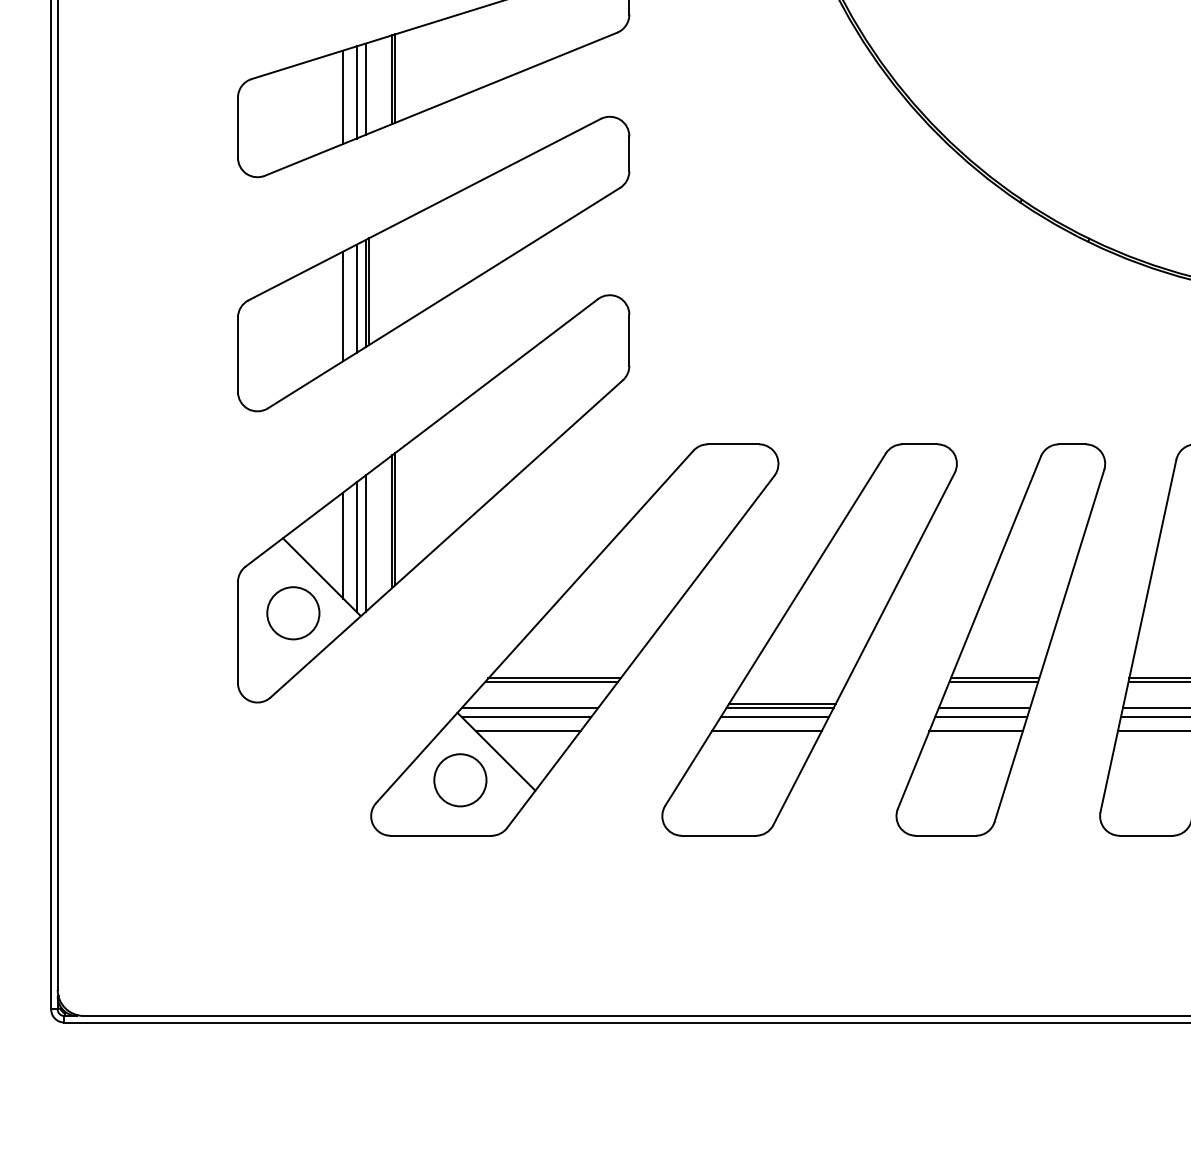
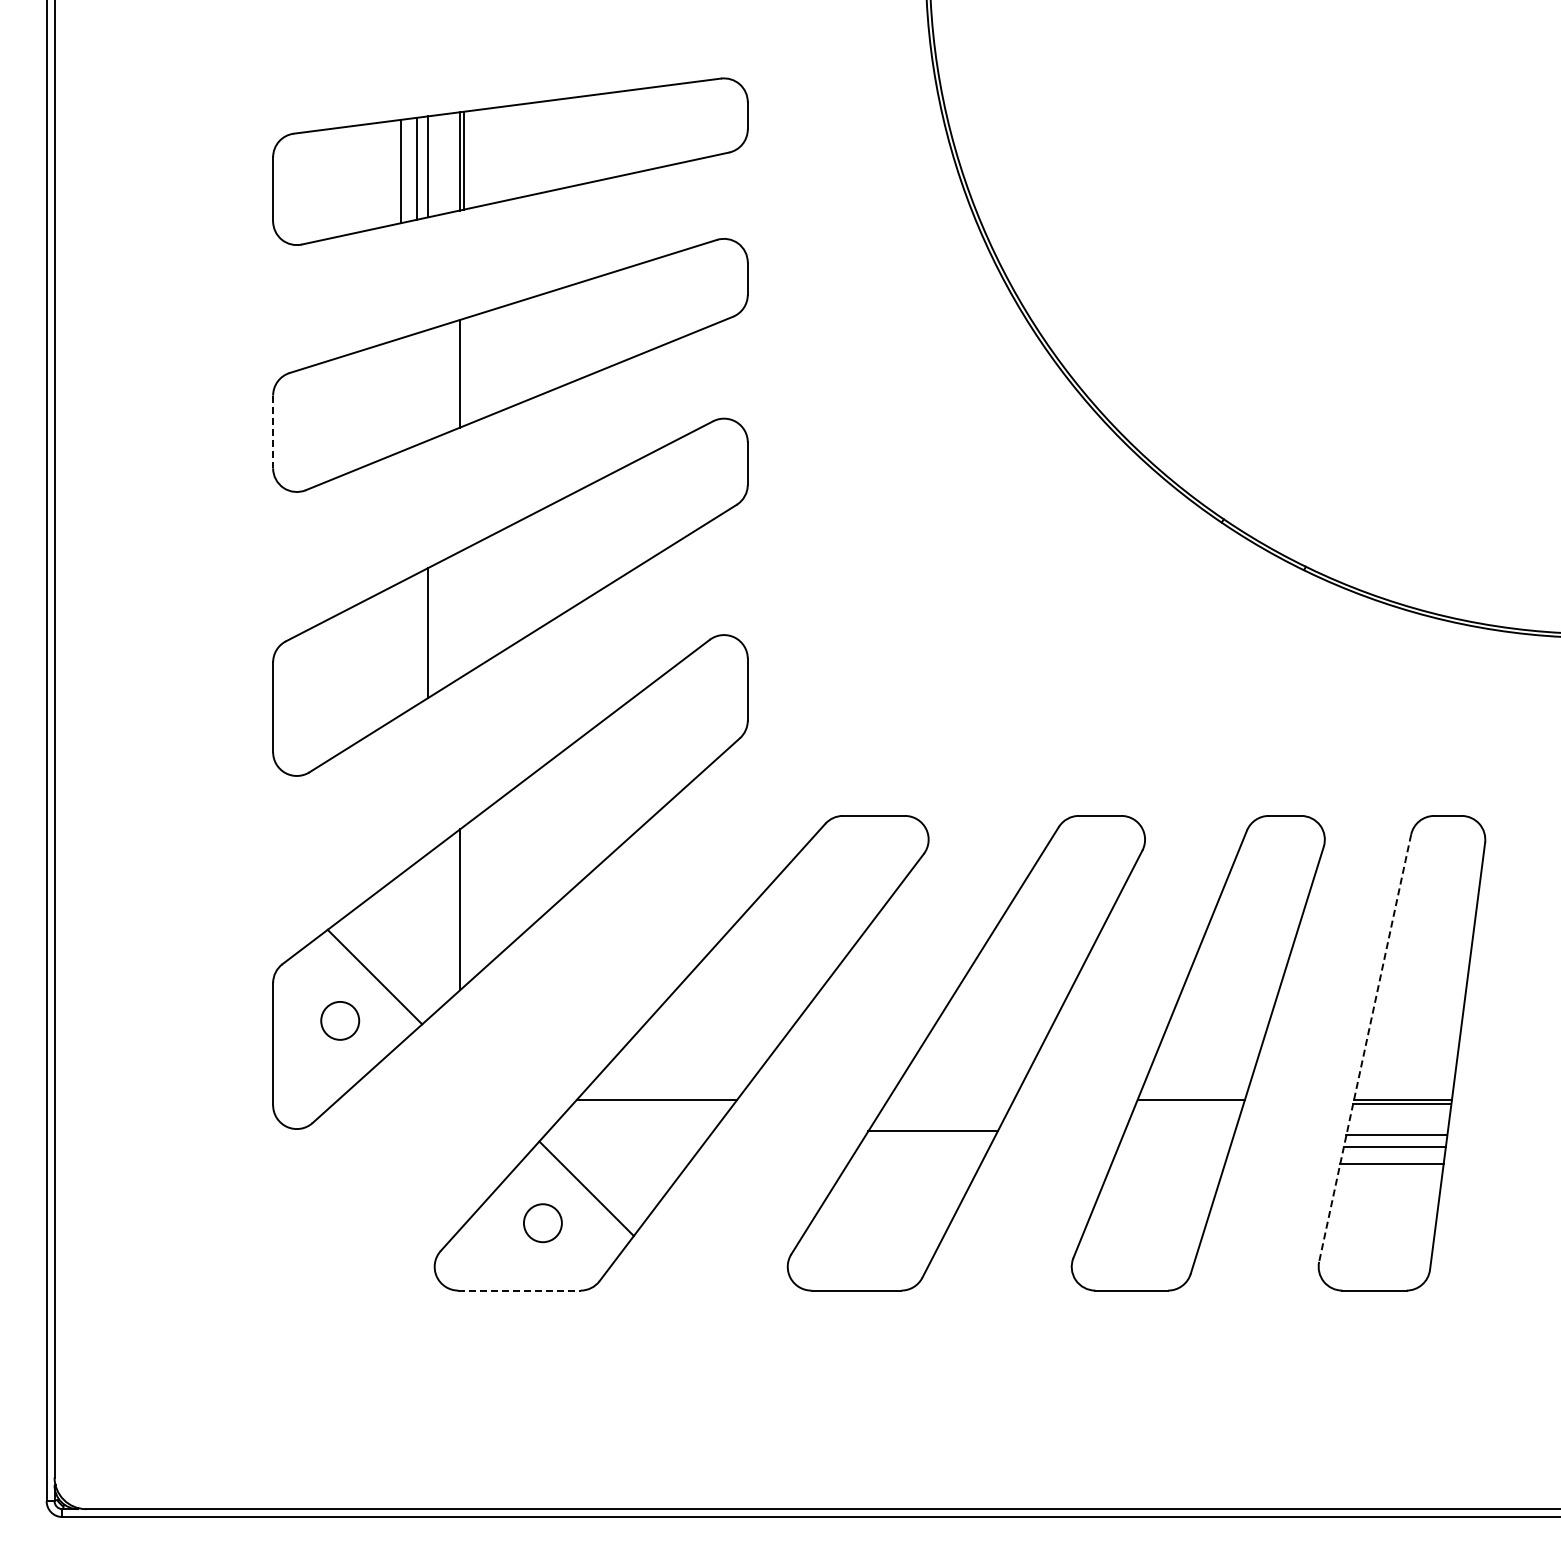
line: (394, 78) -> (463, 372), removed
line: (366, 88) -> (428, 384), removed
line: (356, 92) -> (417, 389), removed
line: (342, 96) -> (400, 394), removed
line: (238, 128) -> (273, 432), solid -> dashed
line: (369, 291) -> (432, 630), removed
line: (356, 298) -> (417, 638), removed
line: (342, 306) -> (400, 648), removed
line: (394, 519) -> (463, 906), removed
line: (366, 542) -> (428, 935), removed
line: (342, 545) -> (400, 938), removed
line: (356, 547) -> (417, 940), removed
circle: (292, 613) -> (339, 1020), size x0.6
line: (1138, 636) -> (1365, 1048), solid -> dashed
line: (551, 681) -> (653, 1103), removed
line: (993, 681) -> (1189, 1103), removed
line: (530, 707) -> (627, 1135), removed
line: (780, 707) -> (930, 1135), removed
line: (984, 707) -> (1178, 1135), removed
line: (526, 716) -> (622, 1146), removed
line: (774, 716) -> (923, 1146), removed
line: (981, 716) -> (1174, 1146), removed
line: (527, 730) -> (624, 1163), removed
line: (766, 730) -> (914, 1163), removed
line: (976, 730) -> (1168, 1163), removed
circle: (460, 779) -> (542, 1222), size x0.6
line: (441, 835) -> (520, 1290), solid -> dashed

